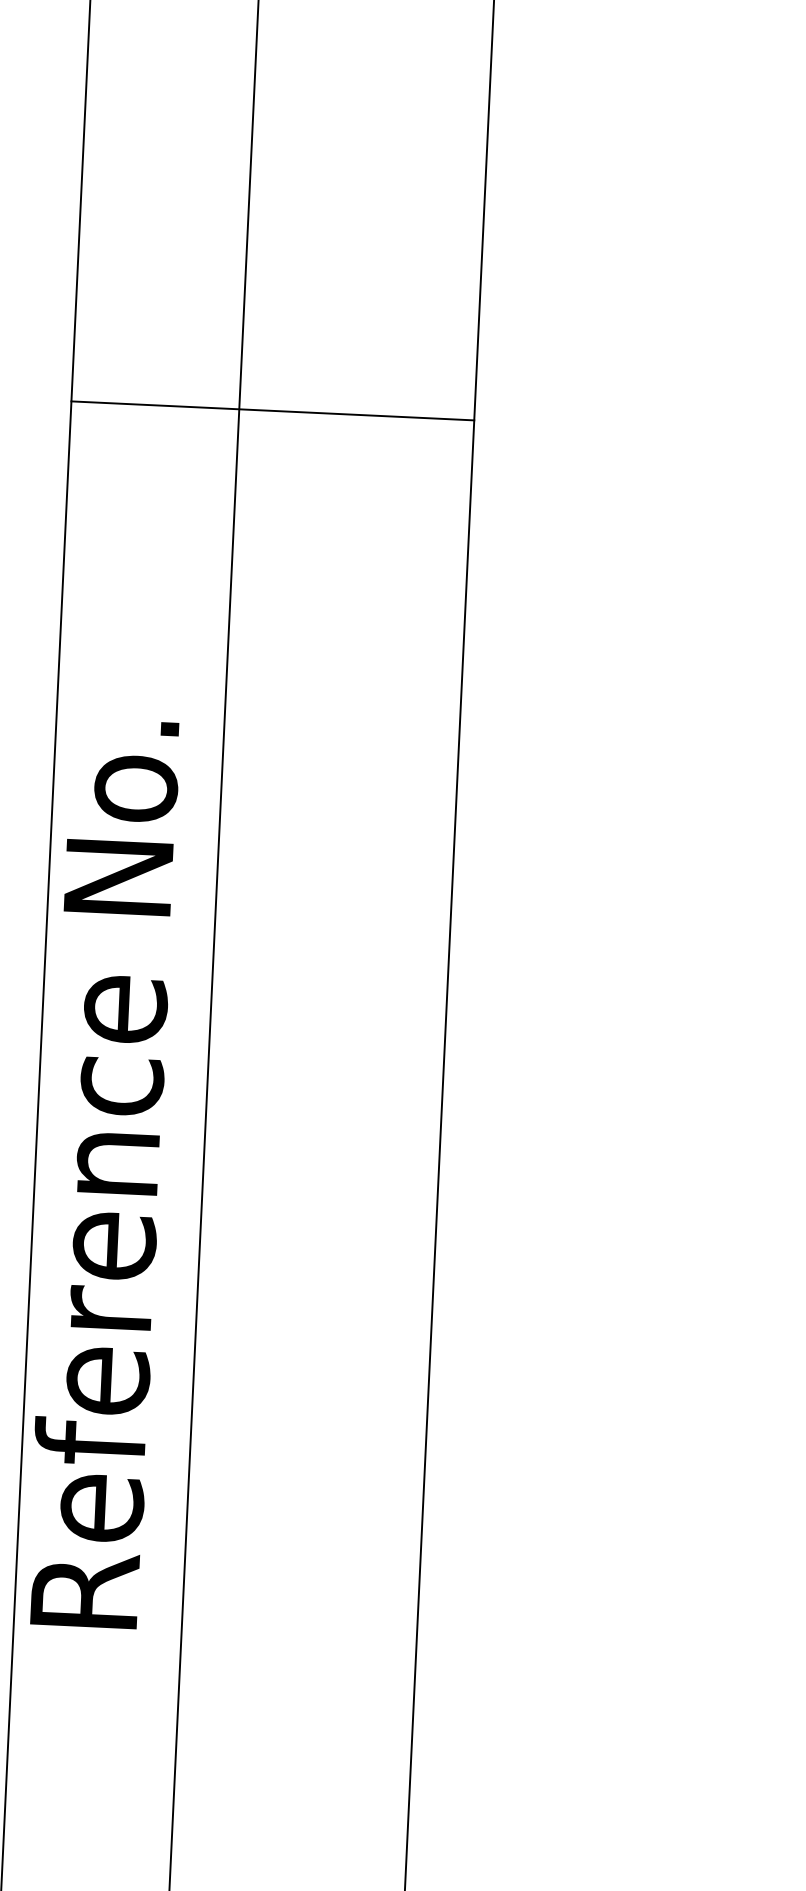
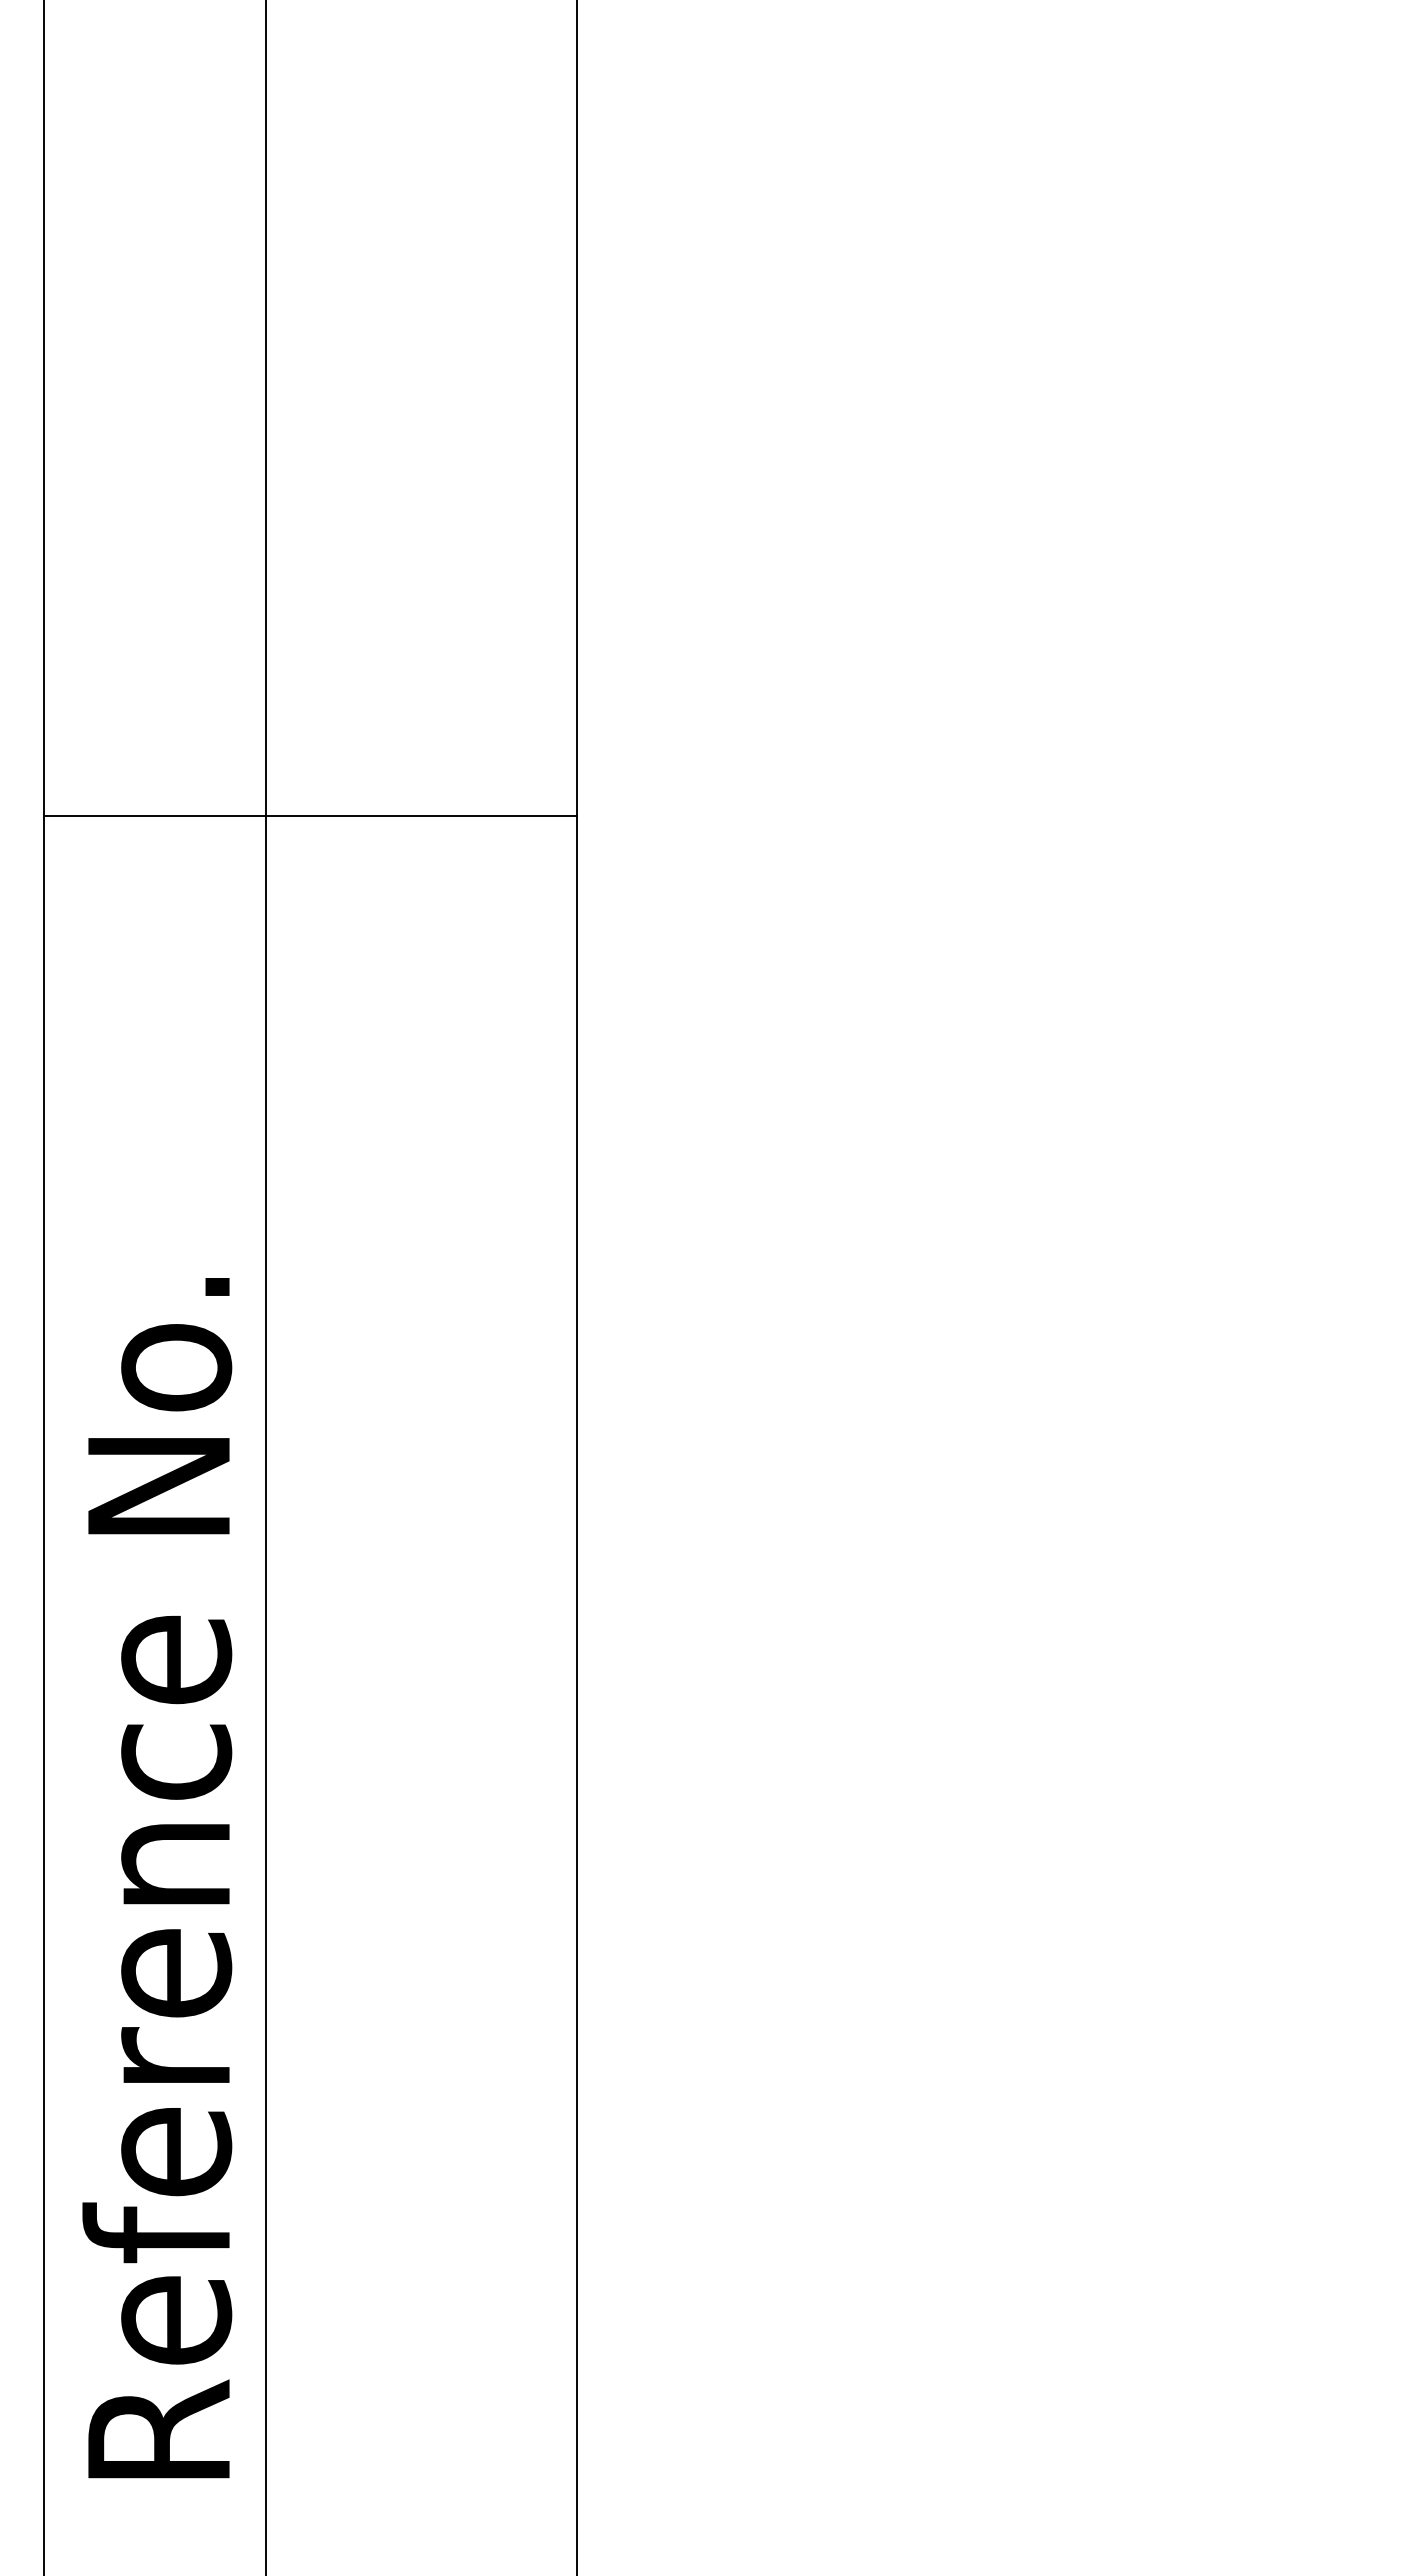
text: (103, 1173) -> (157, 1878), moved

